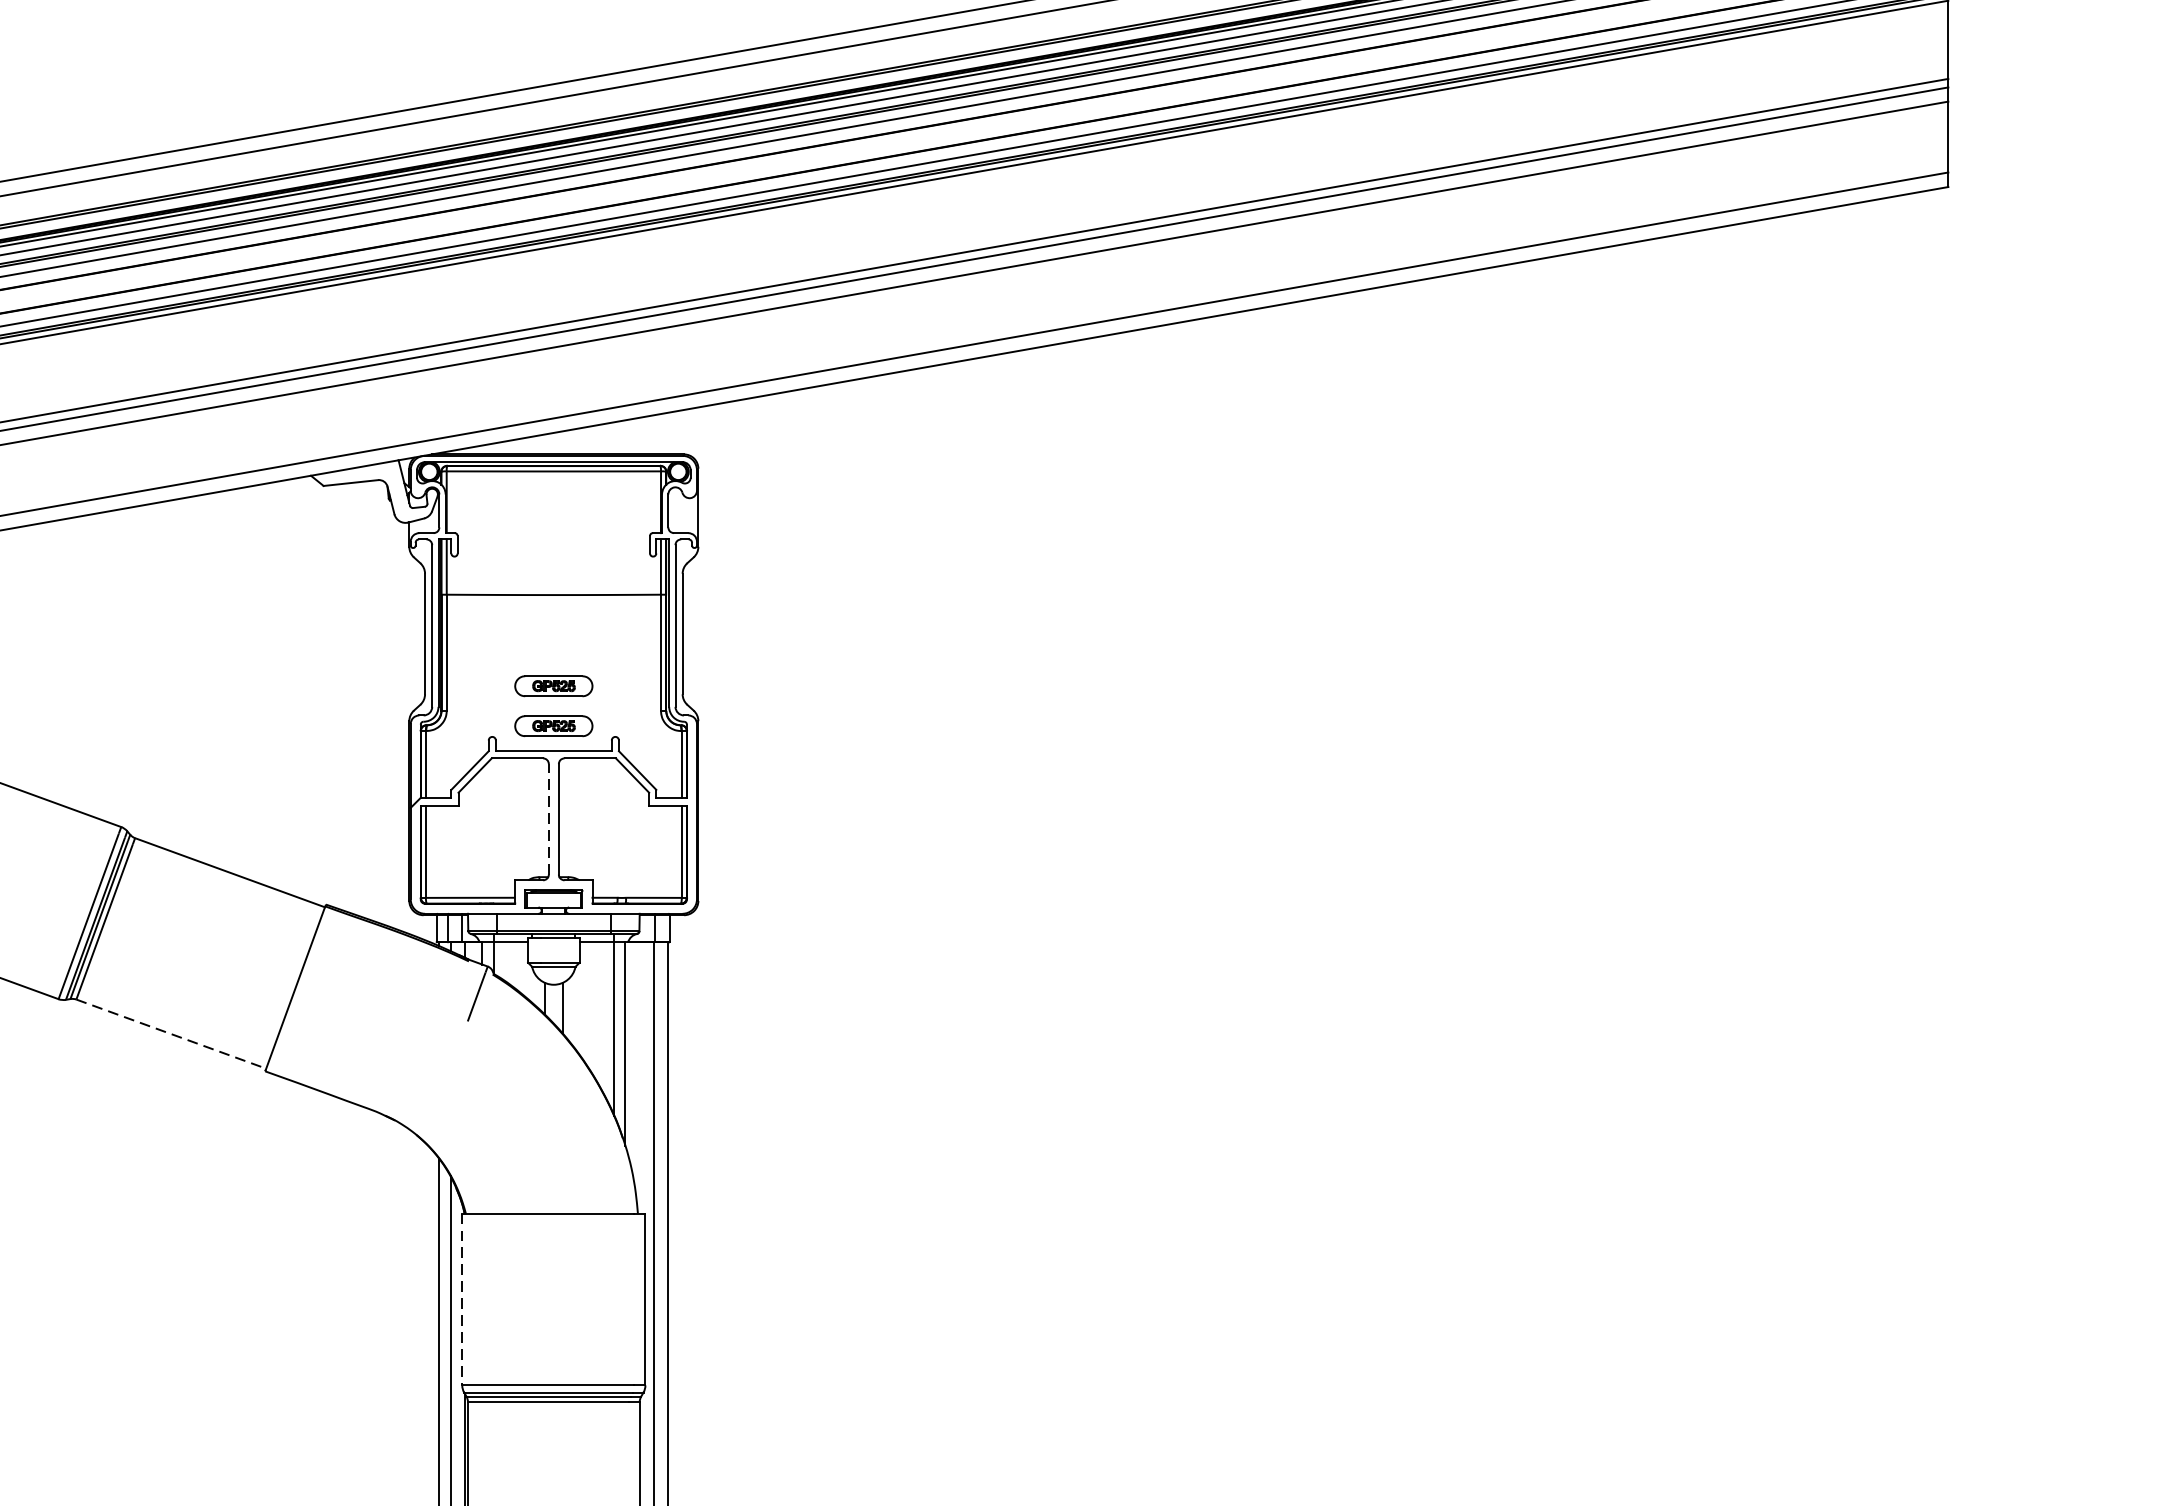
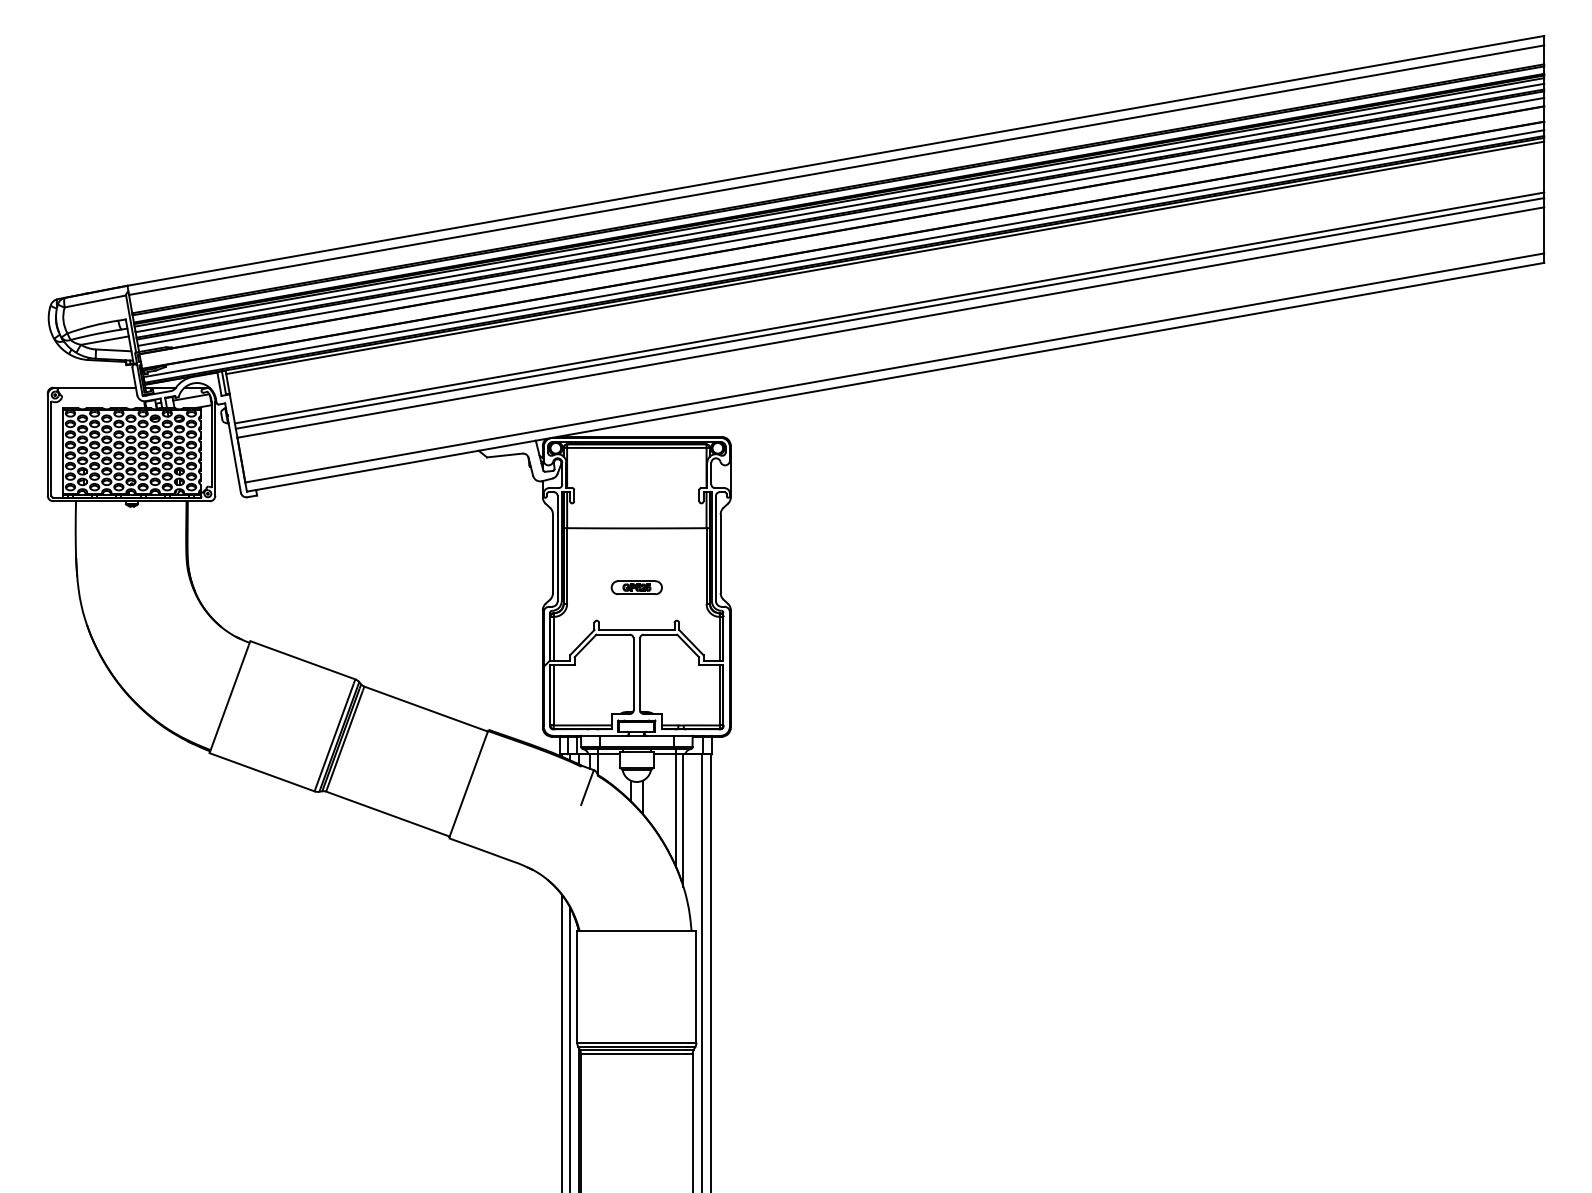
part: (553, 725) -> (636, 613), removed
line: (548, 819) -> (633, 674), dashed -> solid
line: (170, 1034) -> (387, 814), dashed -> solid
line: (462, 1299) -> (577, 986), dashed -> solid

